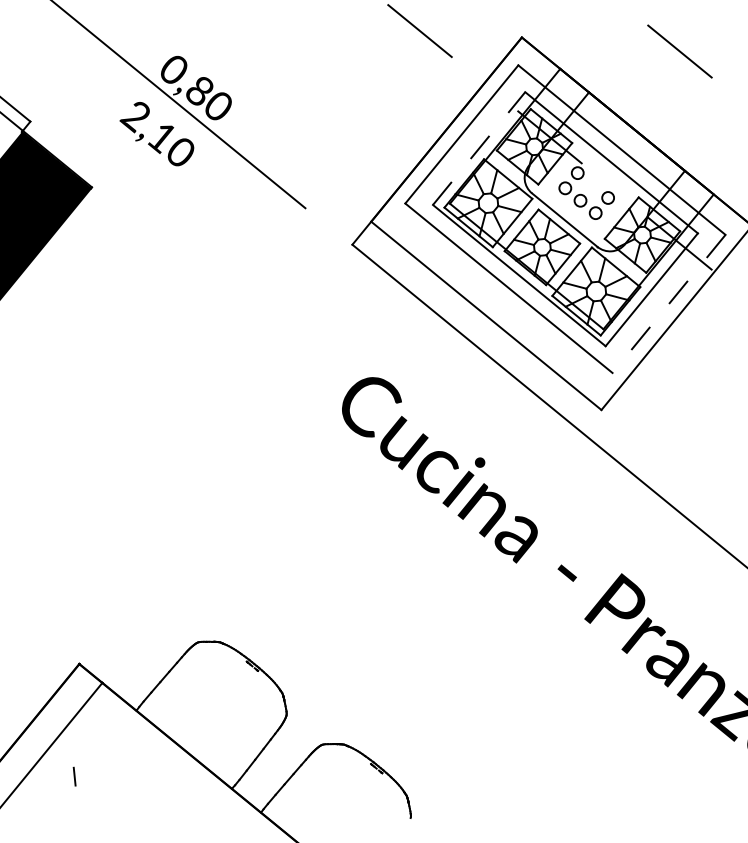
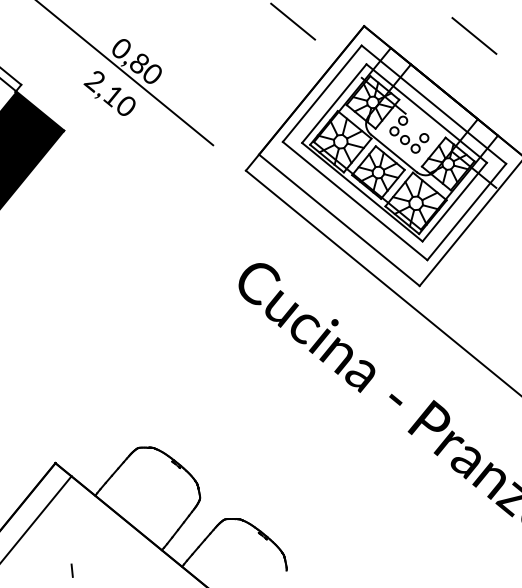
line: (479, 148) -> (334, 103), dashed -> solid
line: (668, 304) -> (466, 212), dashed -> solid
line: (73, 776) -> (71, 570), moved

